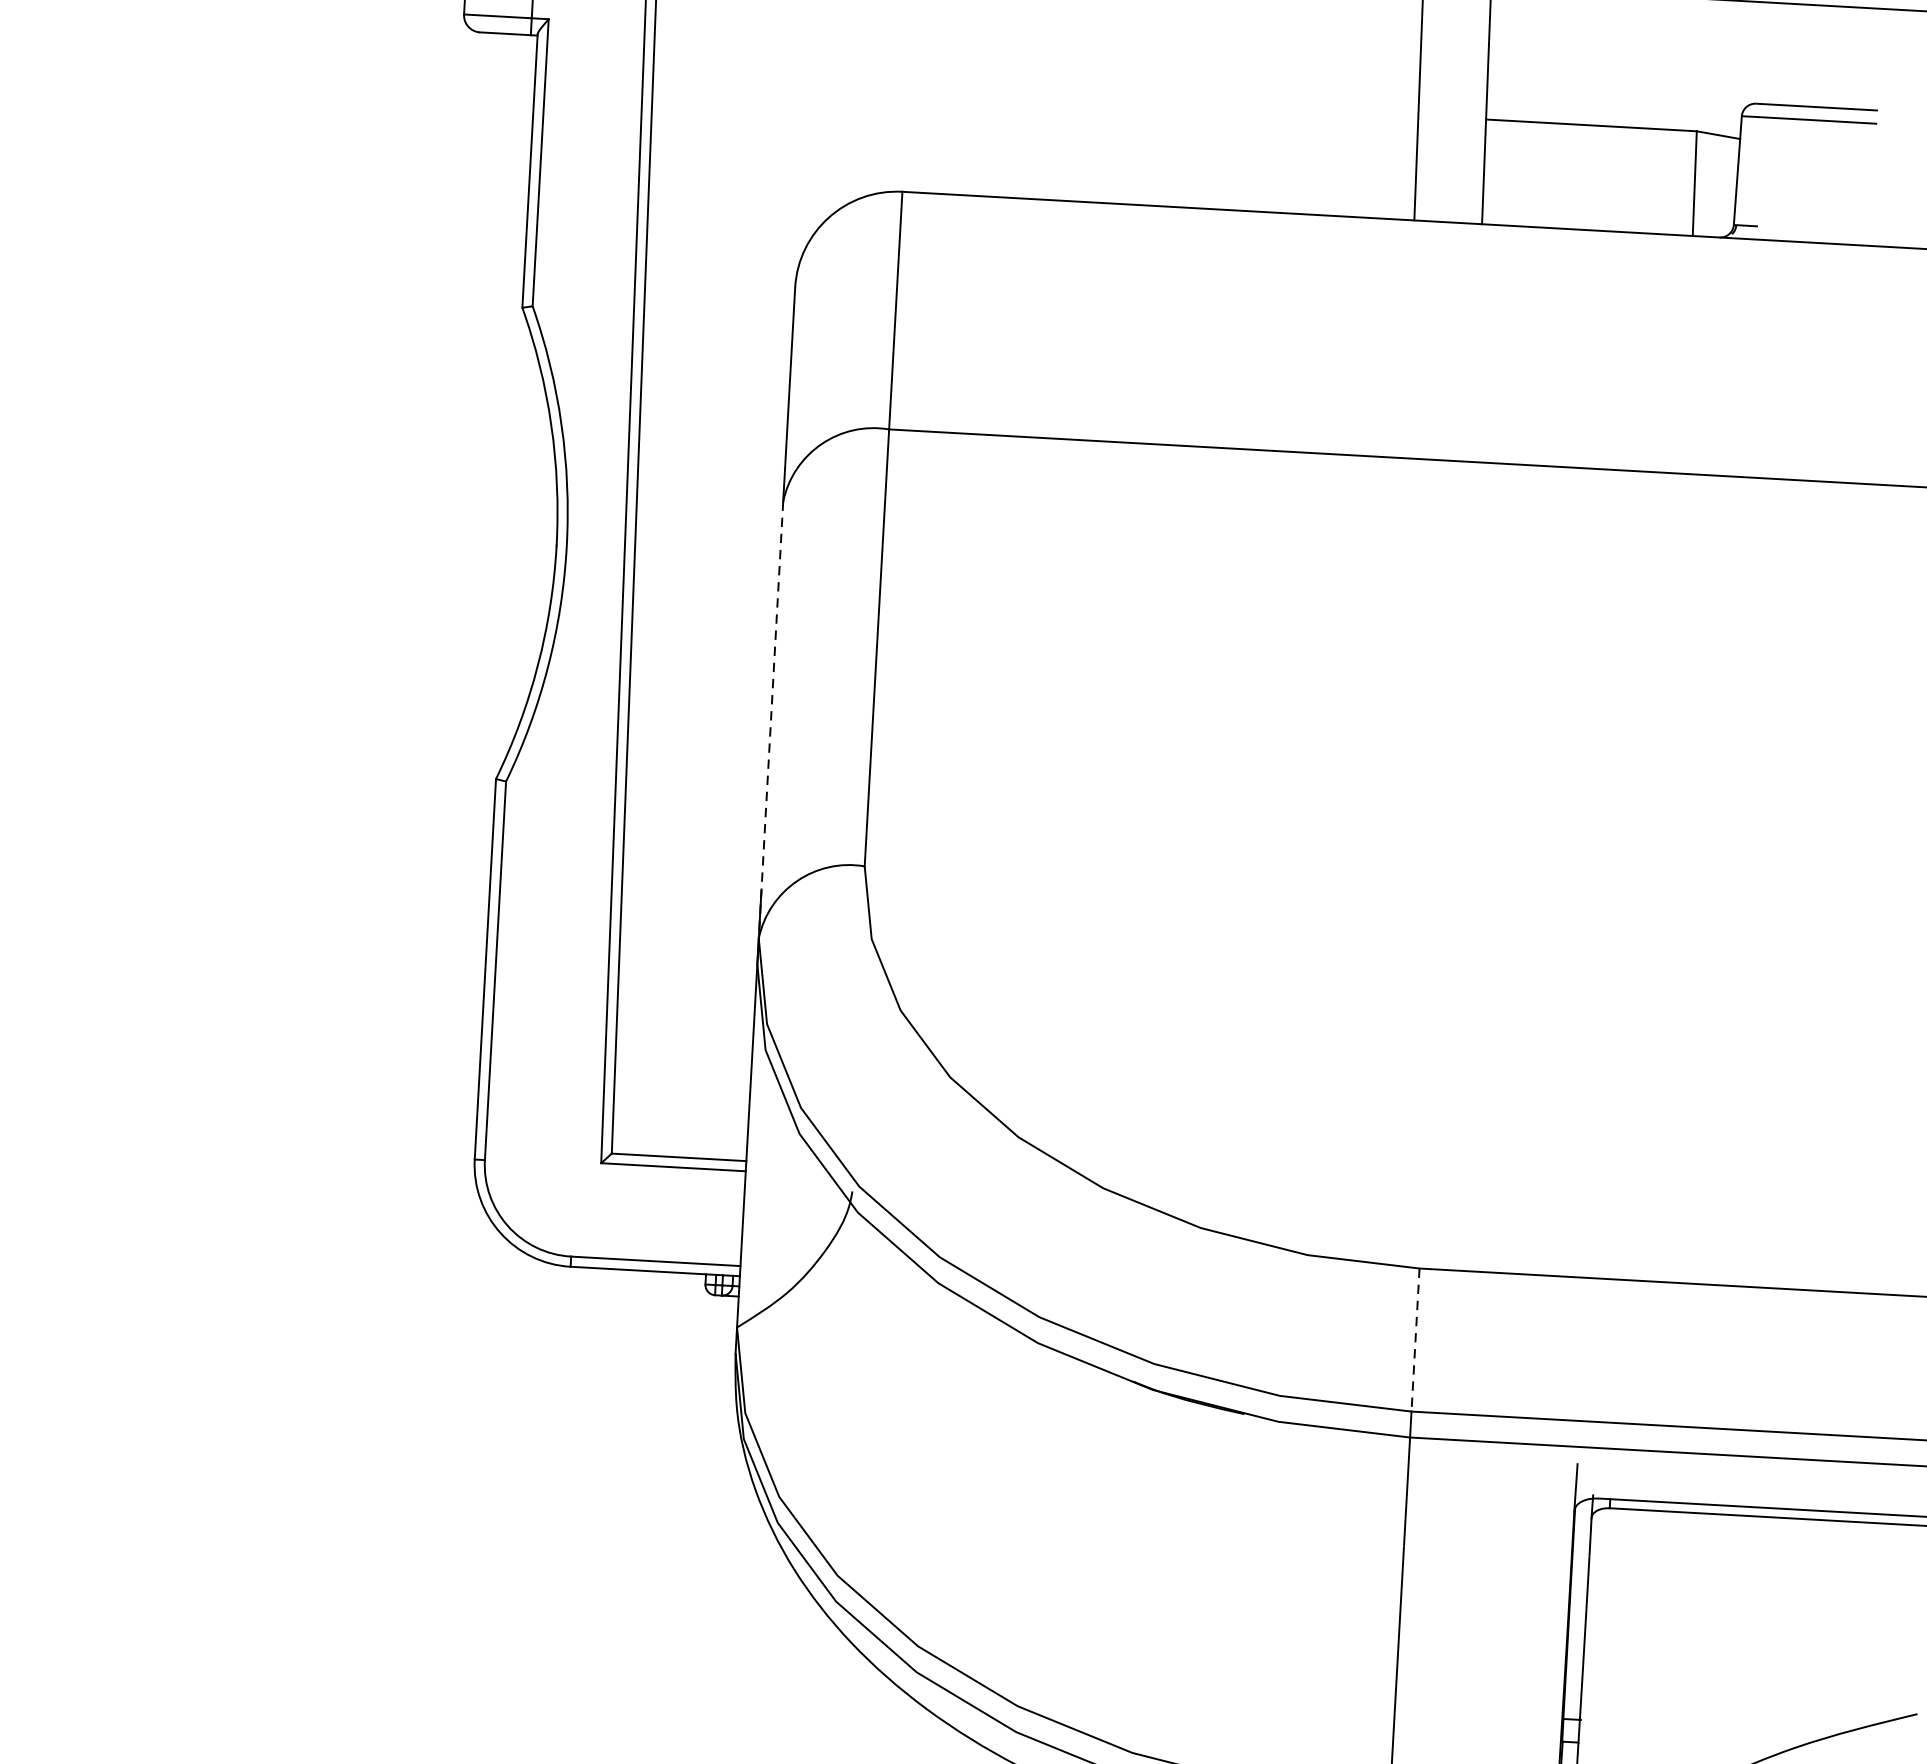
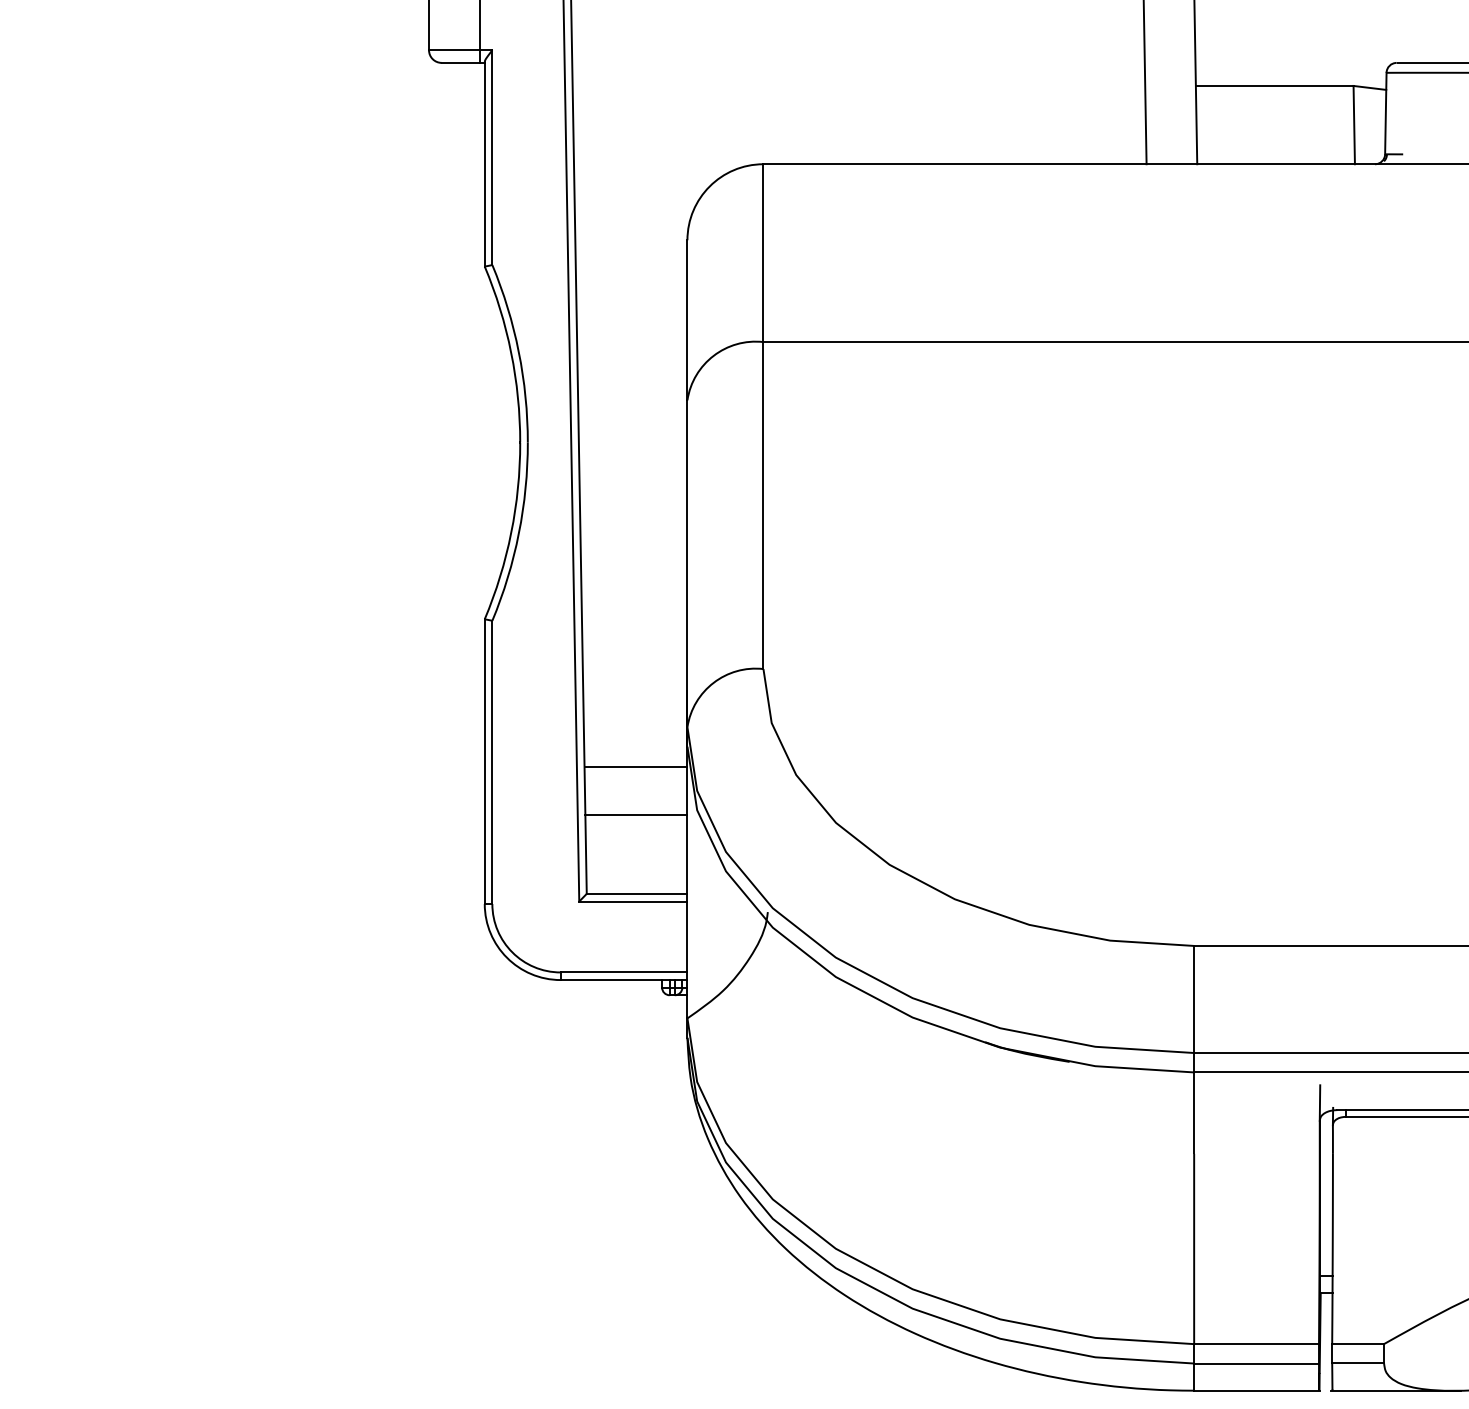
line: (771, 719) -> (687, 563), dashed -> solid
line: (686, 988) -> (635, 767), added
line: (684, 1051) -> (636, 814), added
line: (1415, 1340) -> (1194, 999), dashed -> solid

